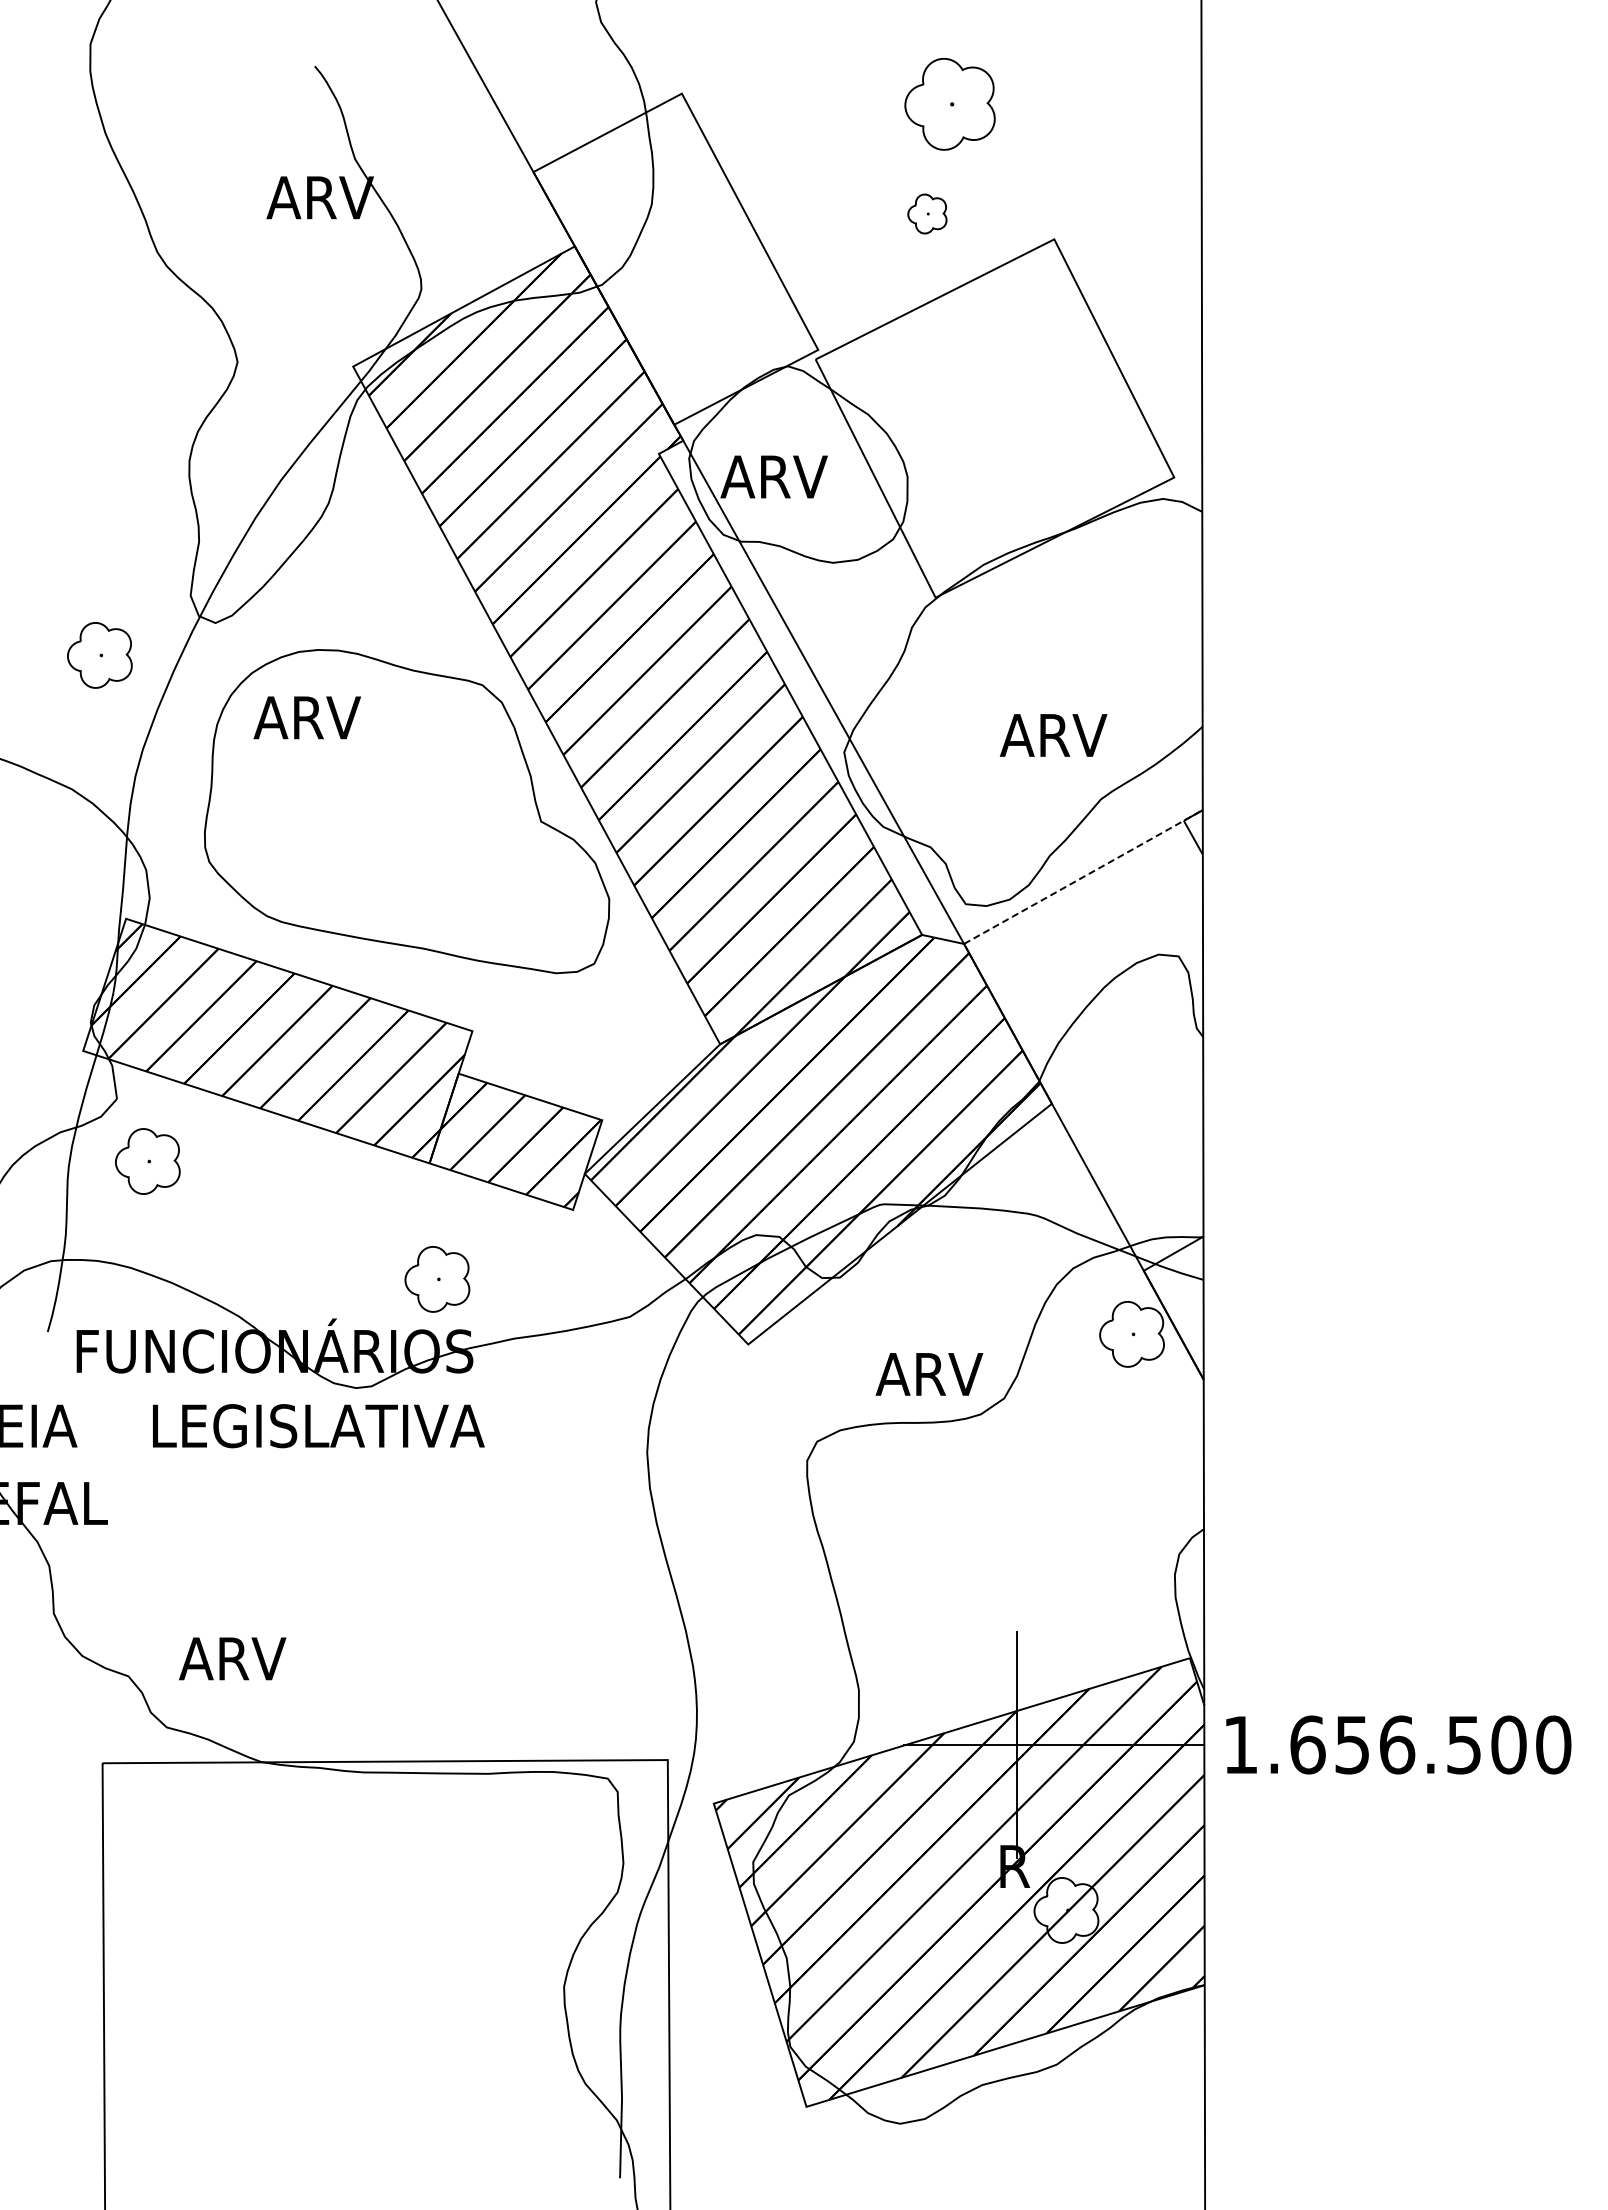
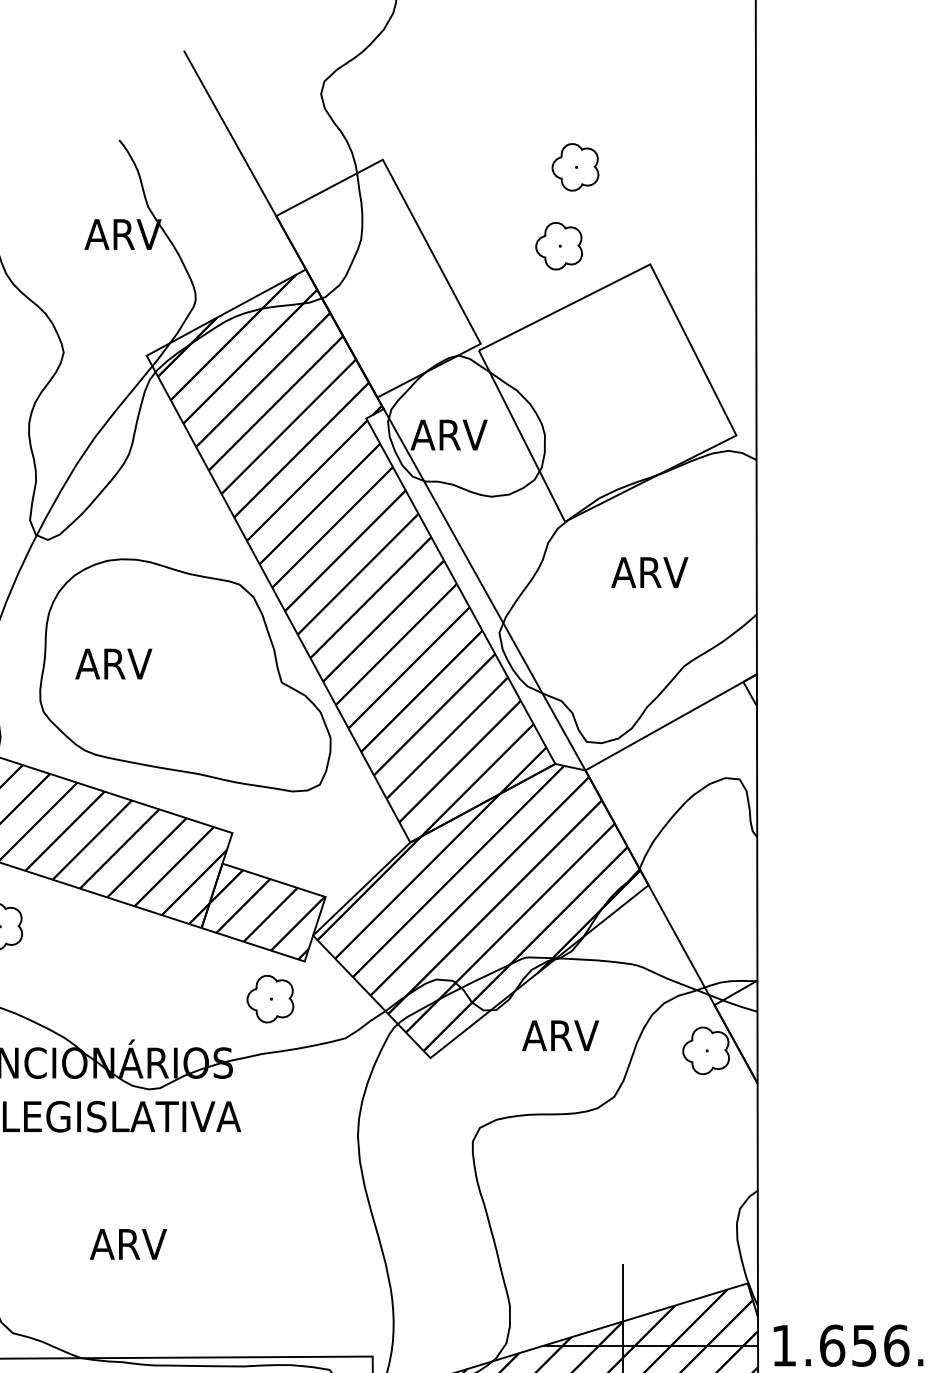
part: (950, 103) -> (575, 166), size x0.71
part: (927, 213) -> (559, 245), size x1.67
text: (306, 717) -> (113, 663), moved
text: (1053, 735) -> (649, 572), moved
line: (1084, 876) -> (671, 722), dashed -> solid
part: (437, 1279) -> (270, 999), moved
text: (929, 1374) -> (560, 1035), moved
text: (232, 1658) -> (128, 1244), moved

